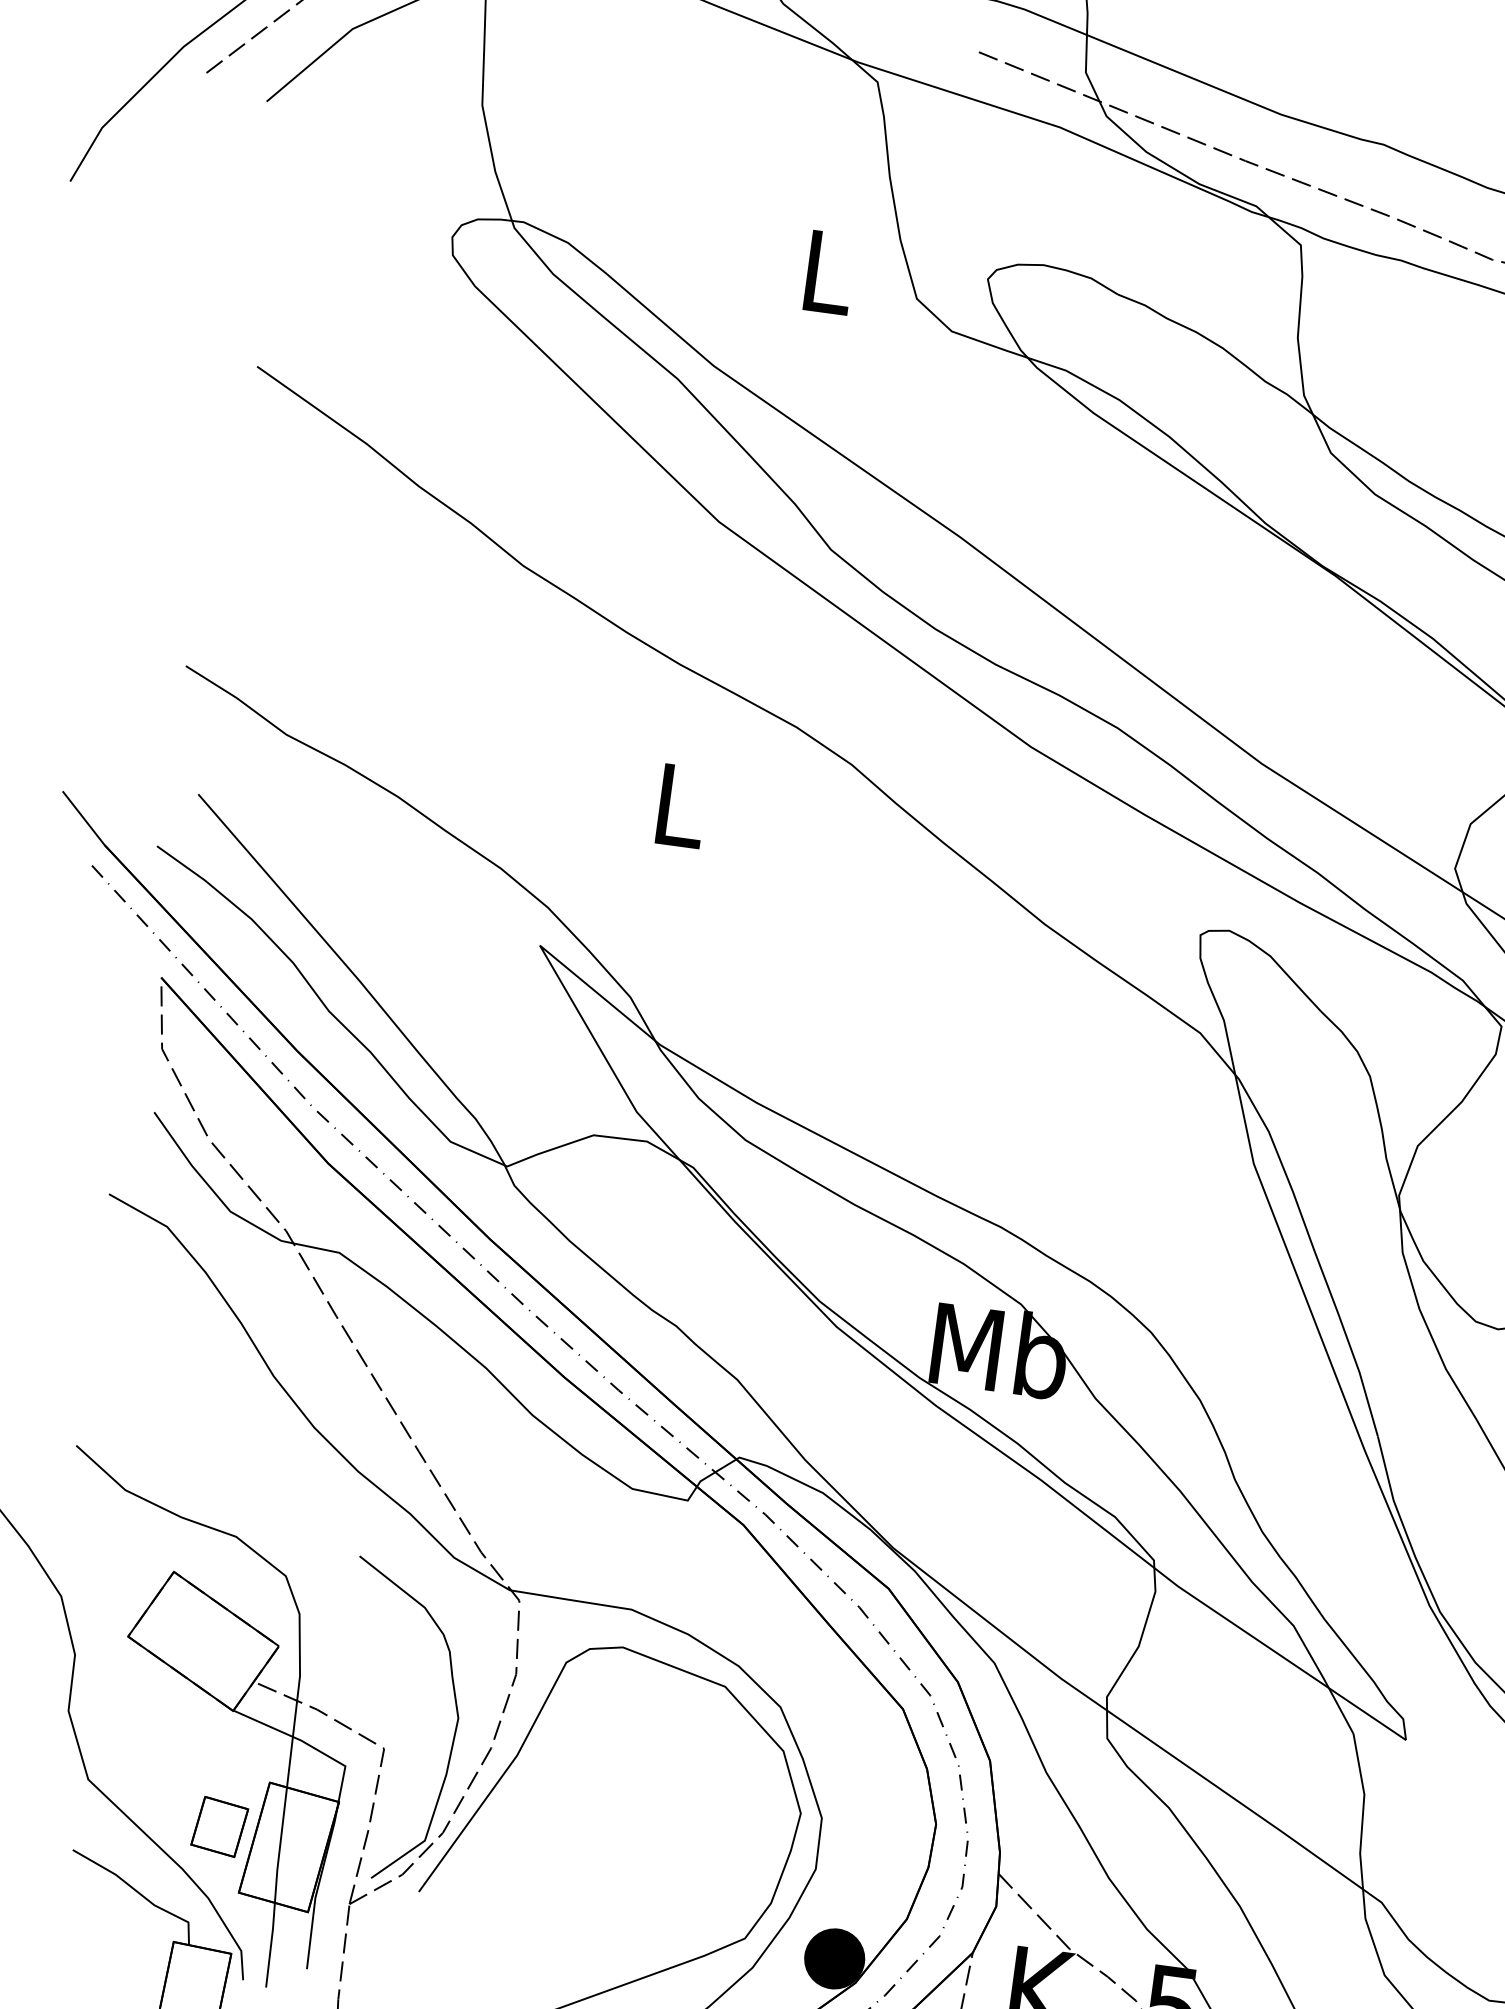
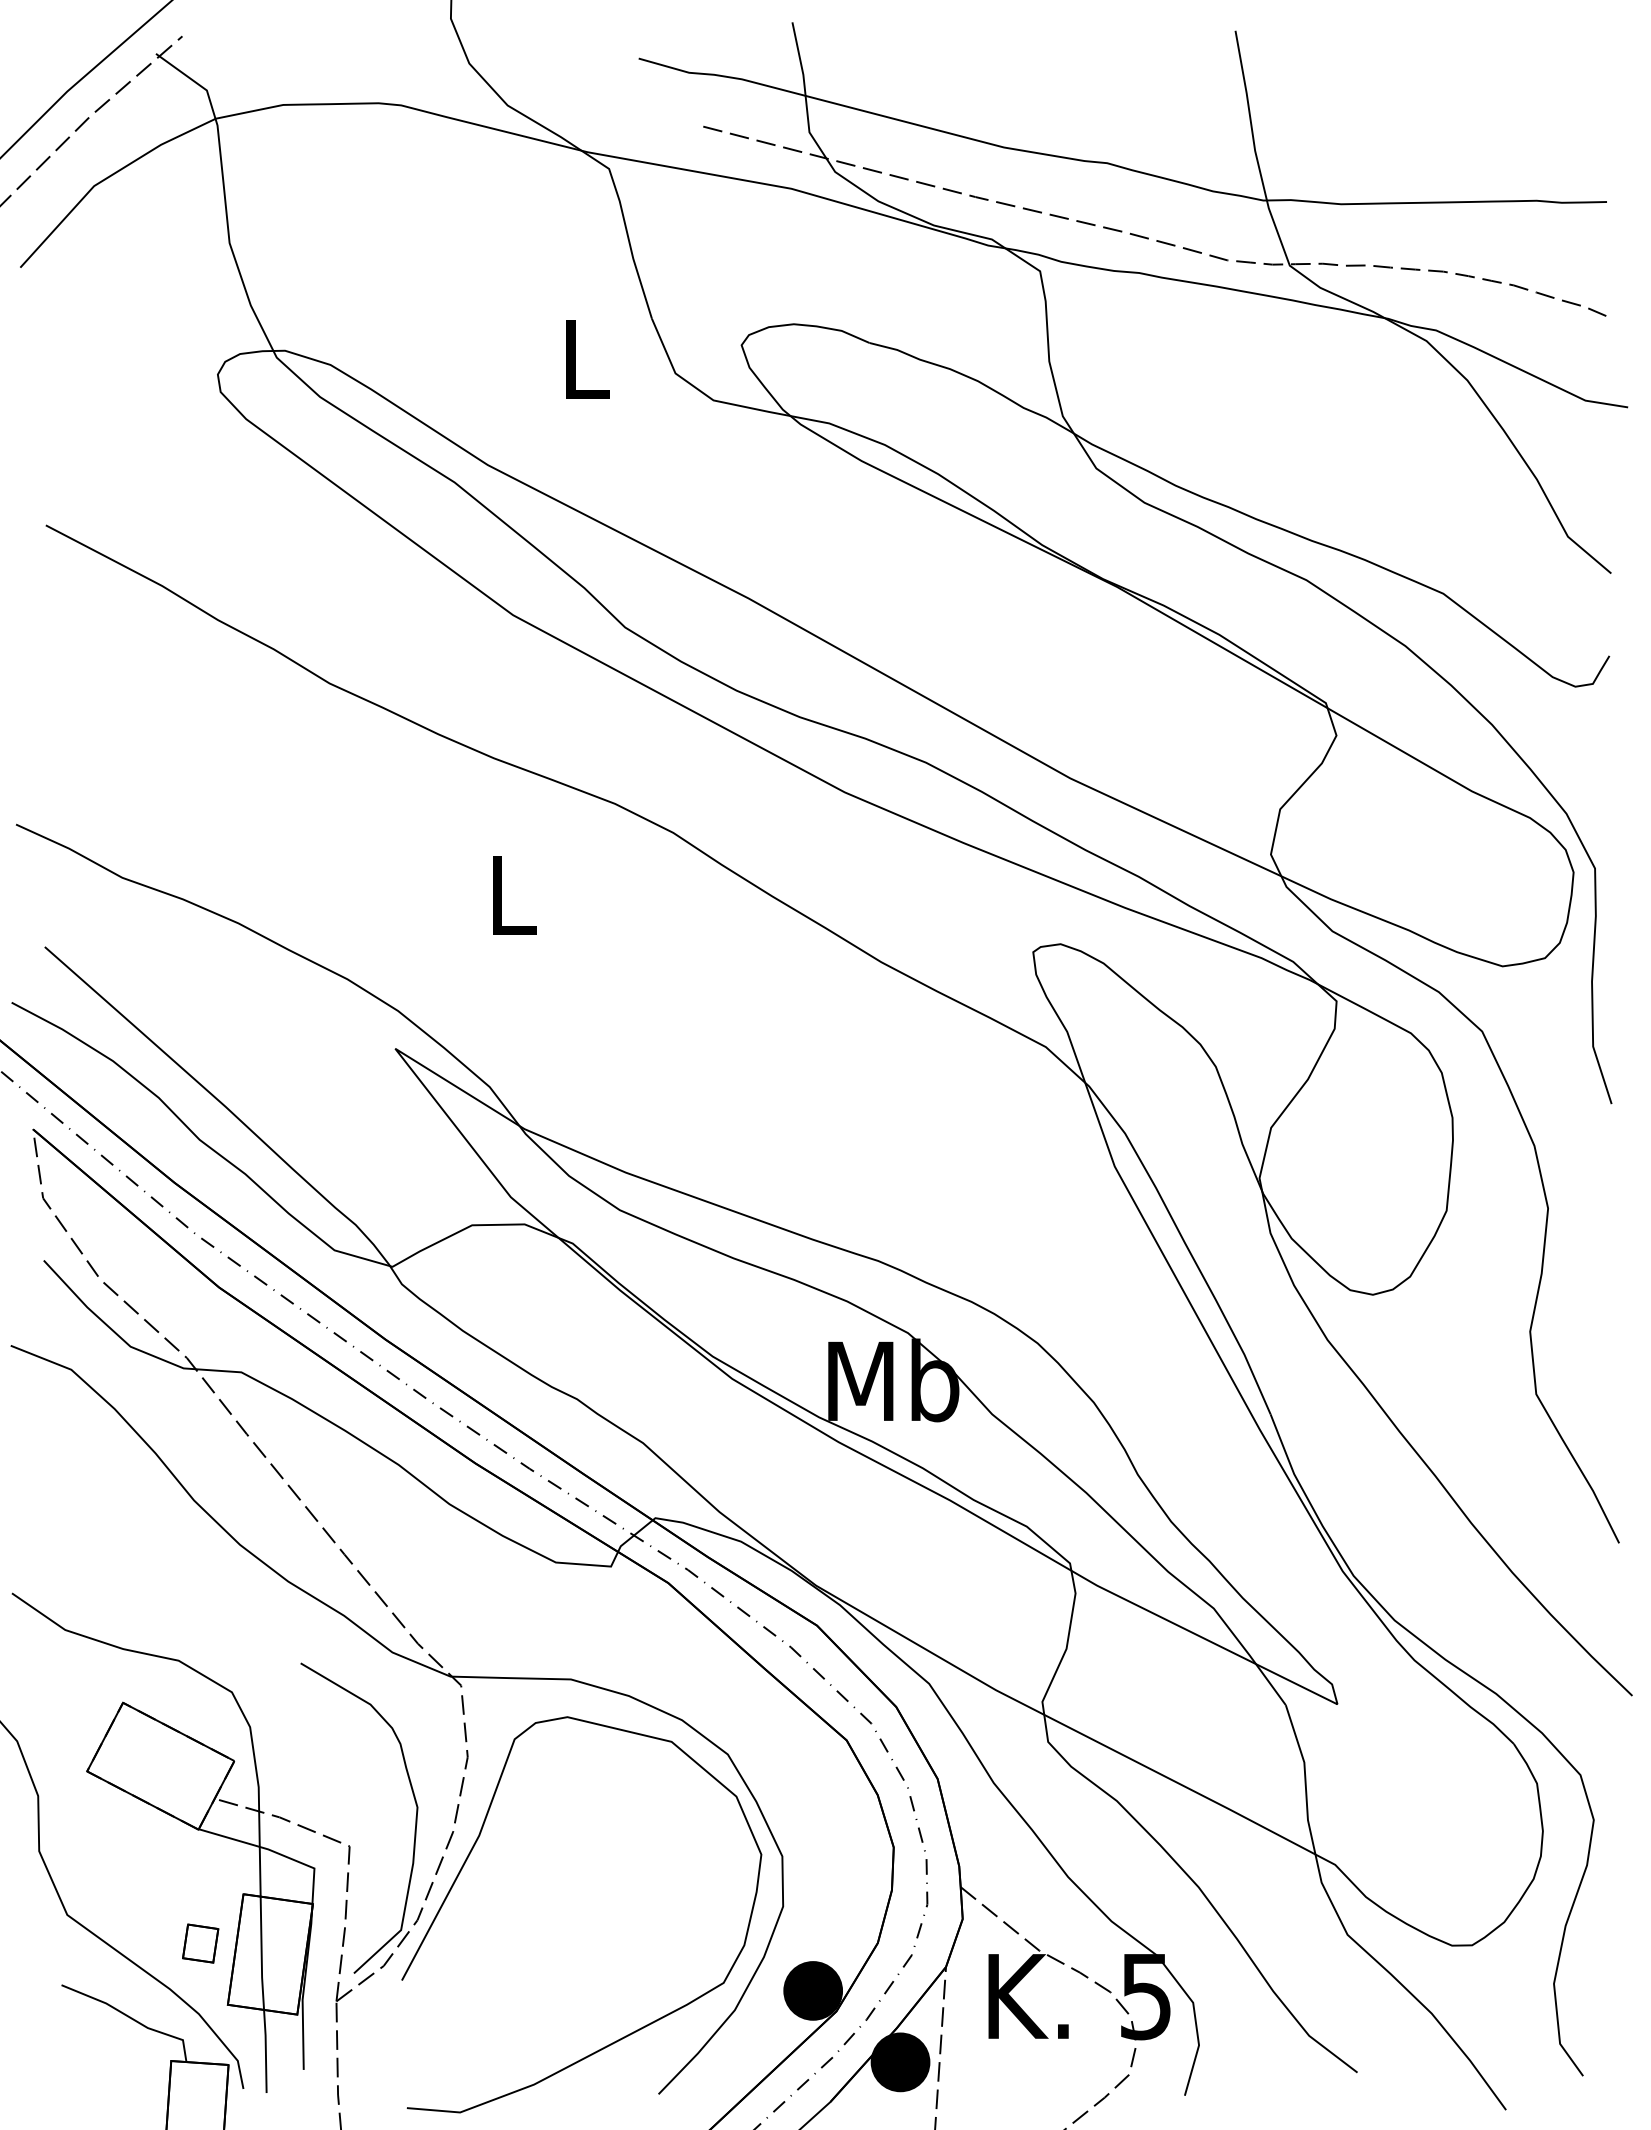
part: (219, 1826) -> (200, 1943), size x0.7

